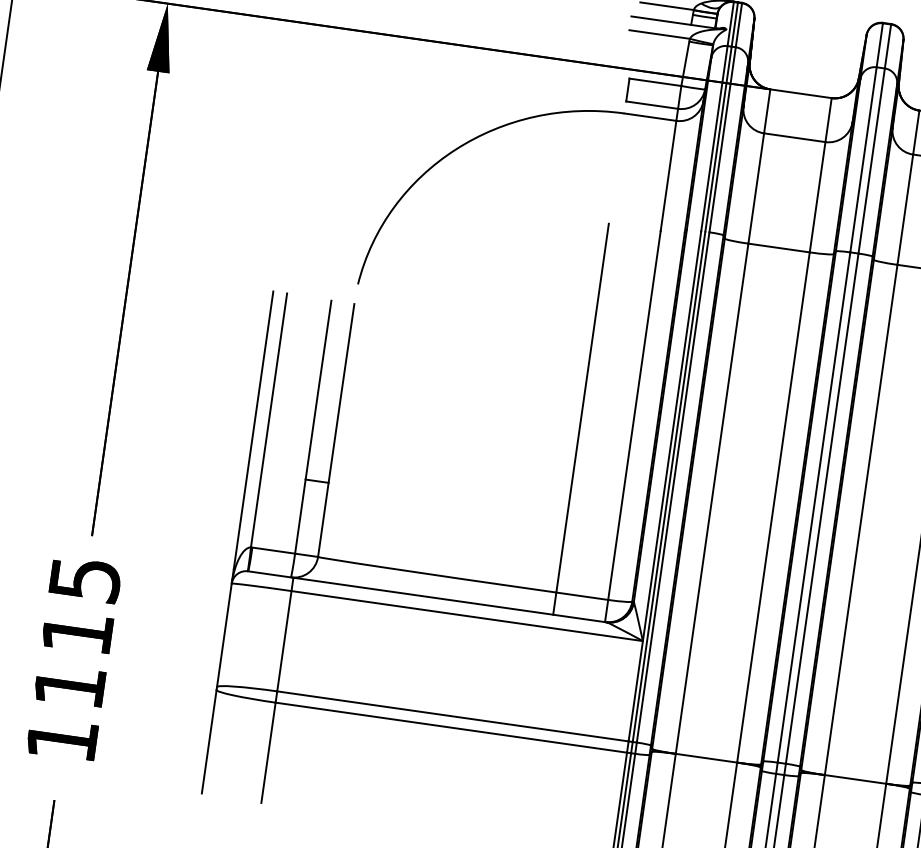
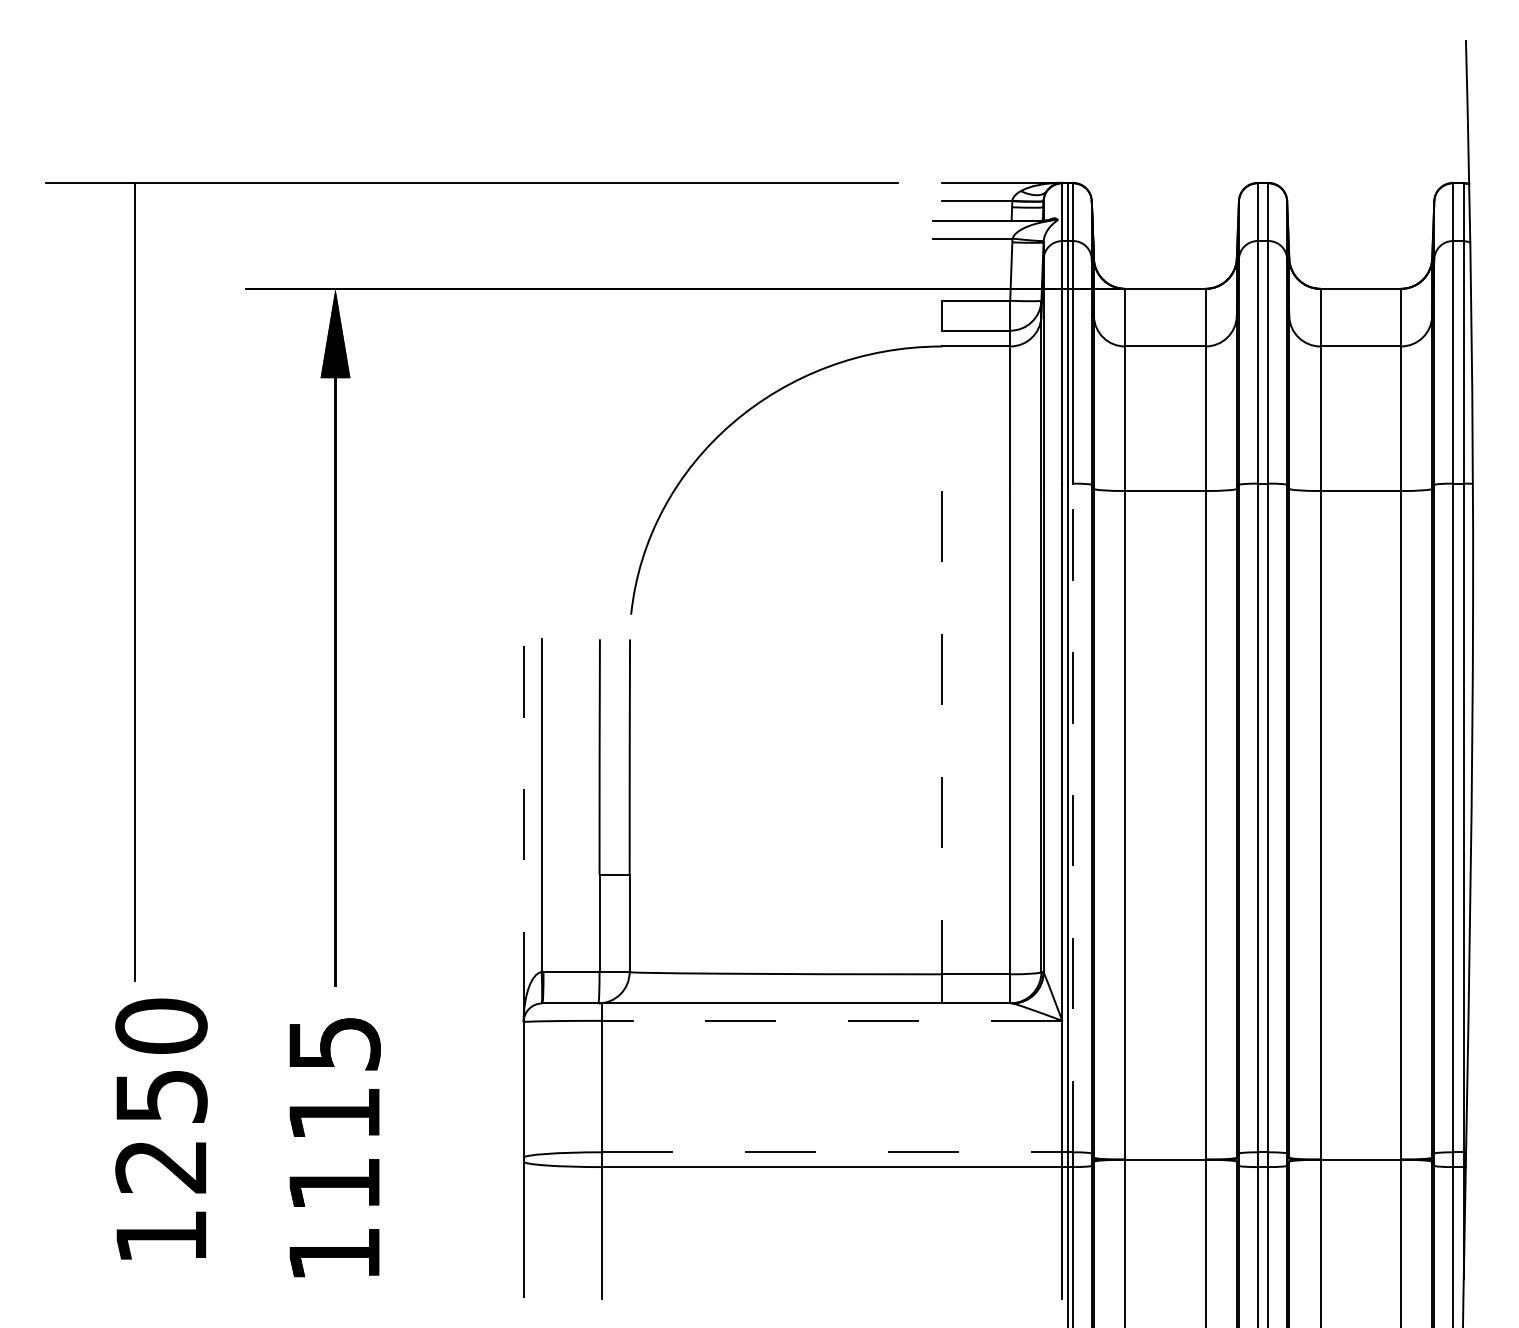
line: (582, 408) -> (942, 732), solid -> dashed
line: (253, 429) -> (523, 820), solid -> dashed
line: (673, 487) -> (1073, 817), solid -> dashed
line: (466, 615) -> (831, 1020), solid -> dashed
line: (453, 716) -> (832, 1152), solid -> dashed

